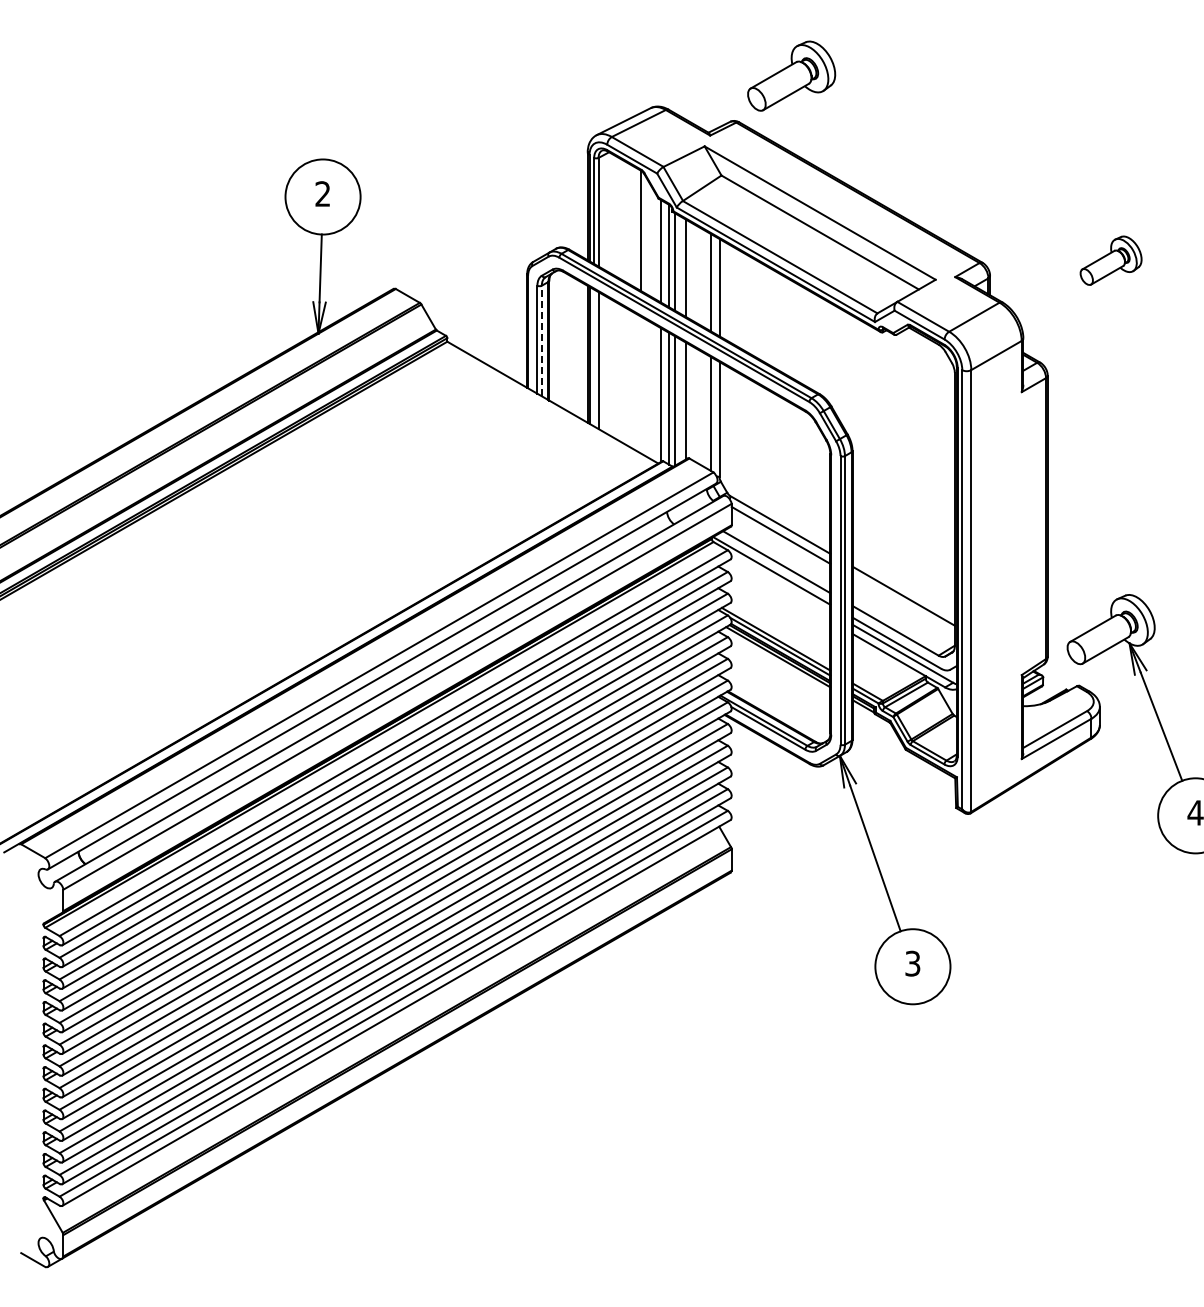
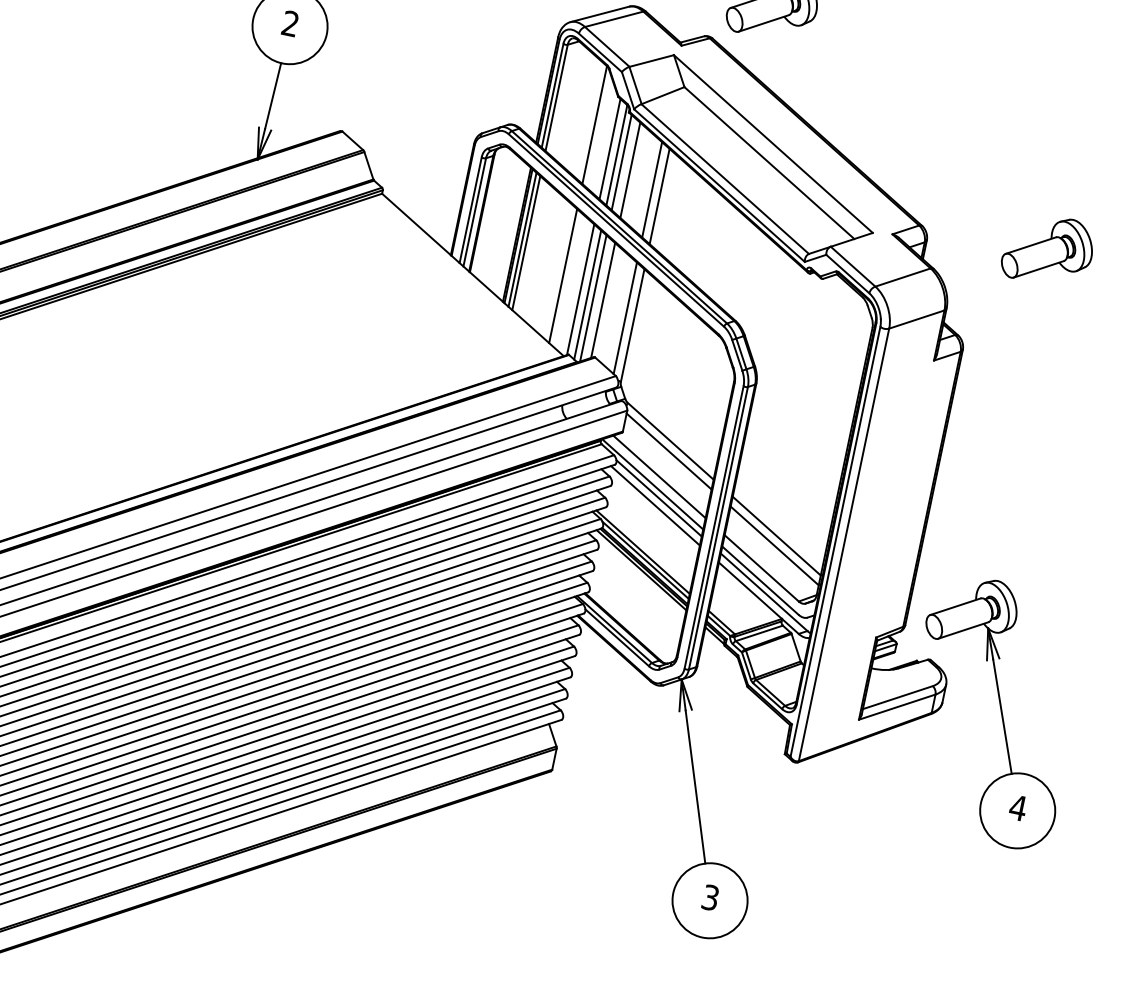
part: (1110, 260) -> (1047, 249), size x1.43
line: (541, 340) -> (474, 211), dashed -> solid
line: (594, 357) -> (522, 239), added
line: (641, 384) -> (563, 275), added
line: (780, 582) -> (659, 497), added
line: (778, 591) -> (655, 505), added
line: (903, 605) -> (774, 545), added

